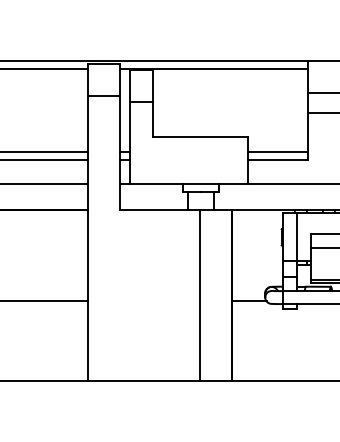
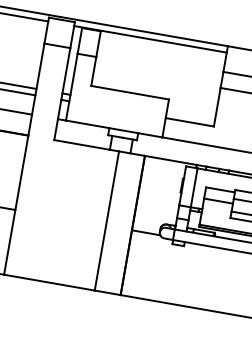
line: (277, 152) -> (190, 116), removed

